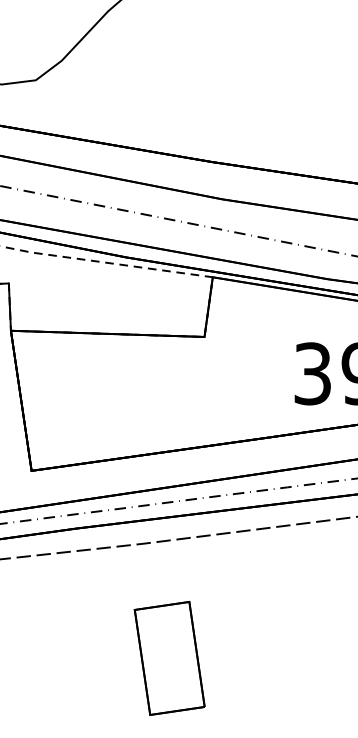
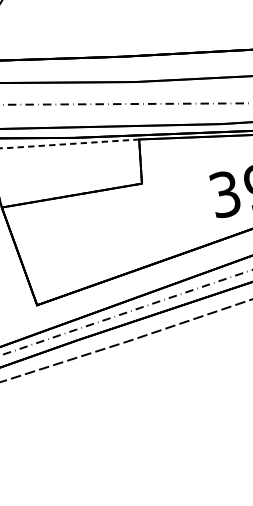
part: (169, 658) -> (163, 420), removed

